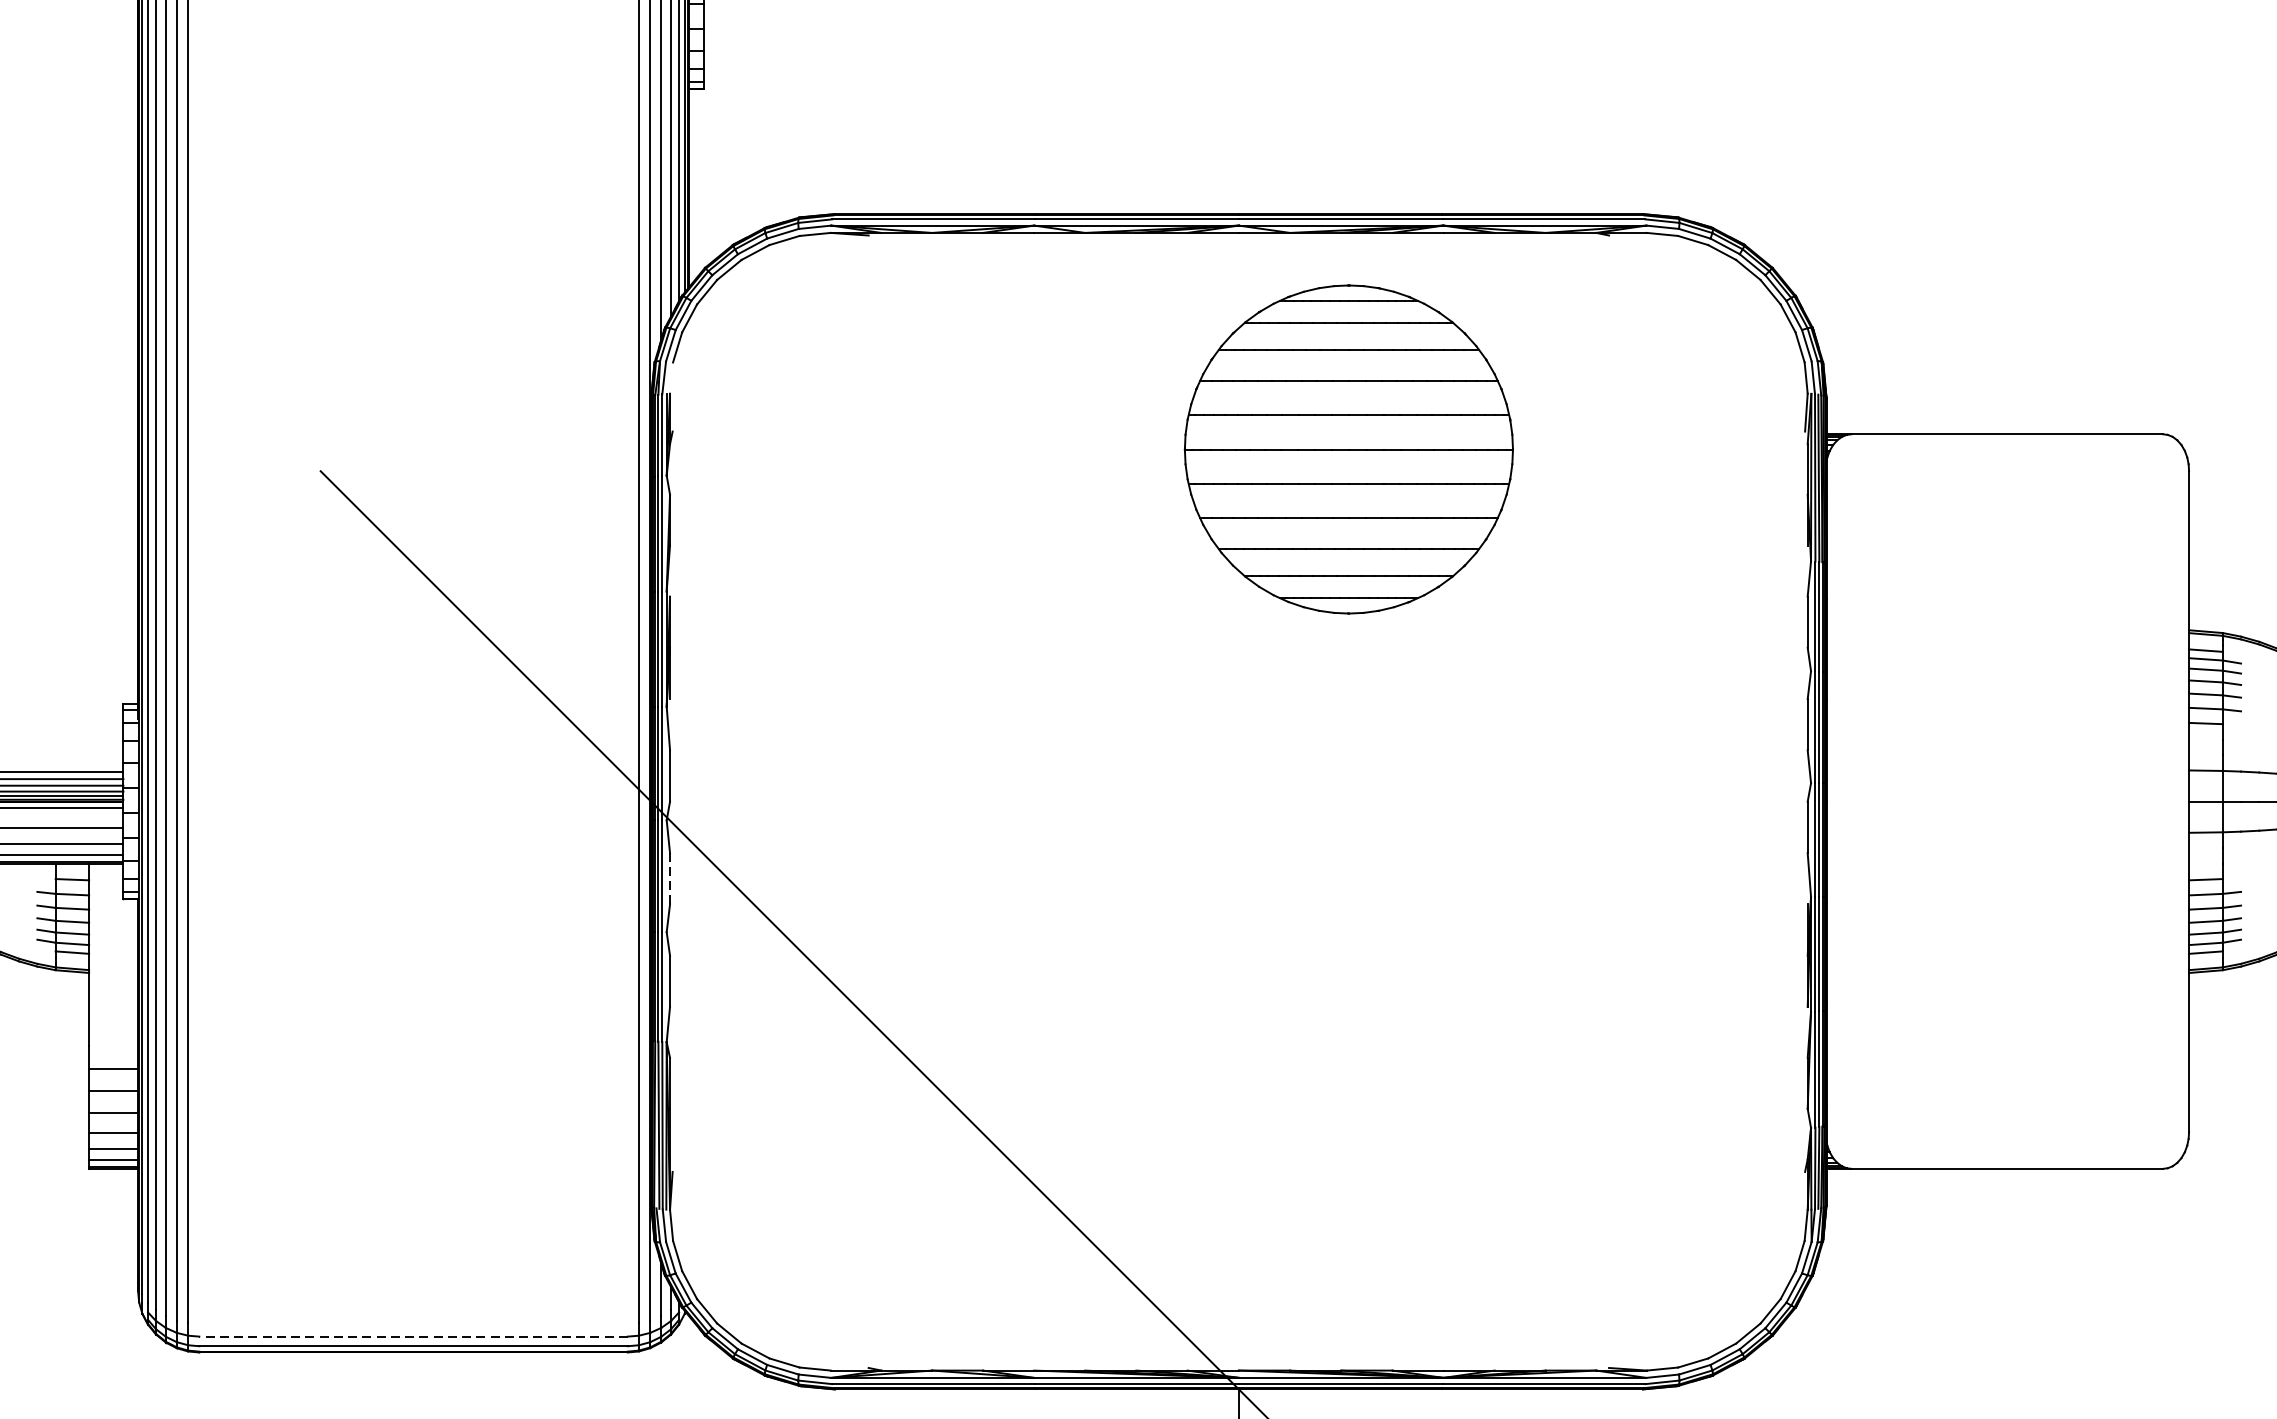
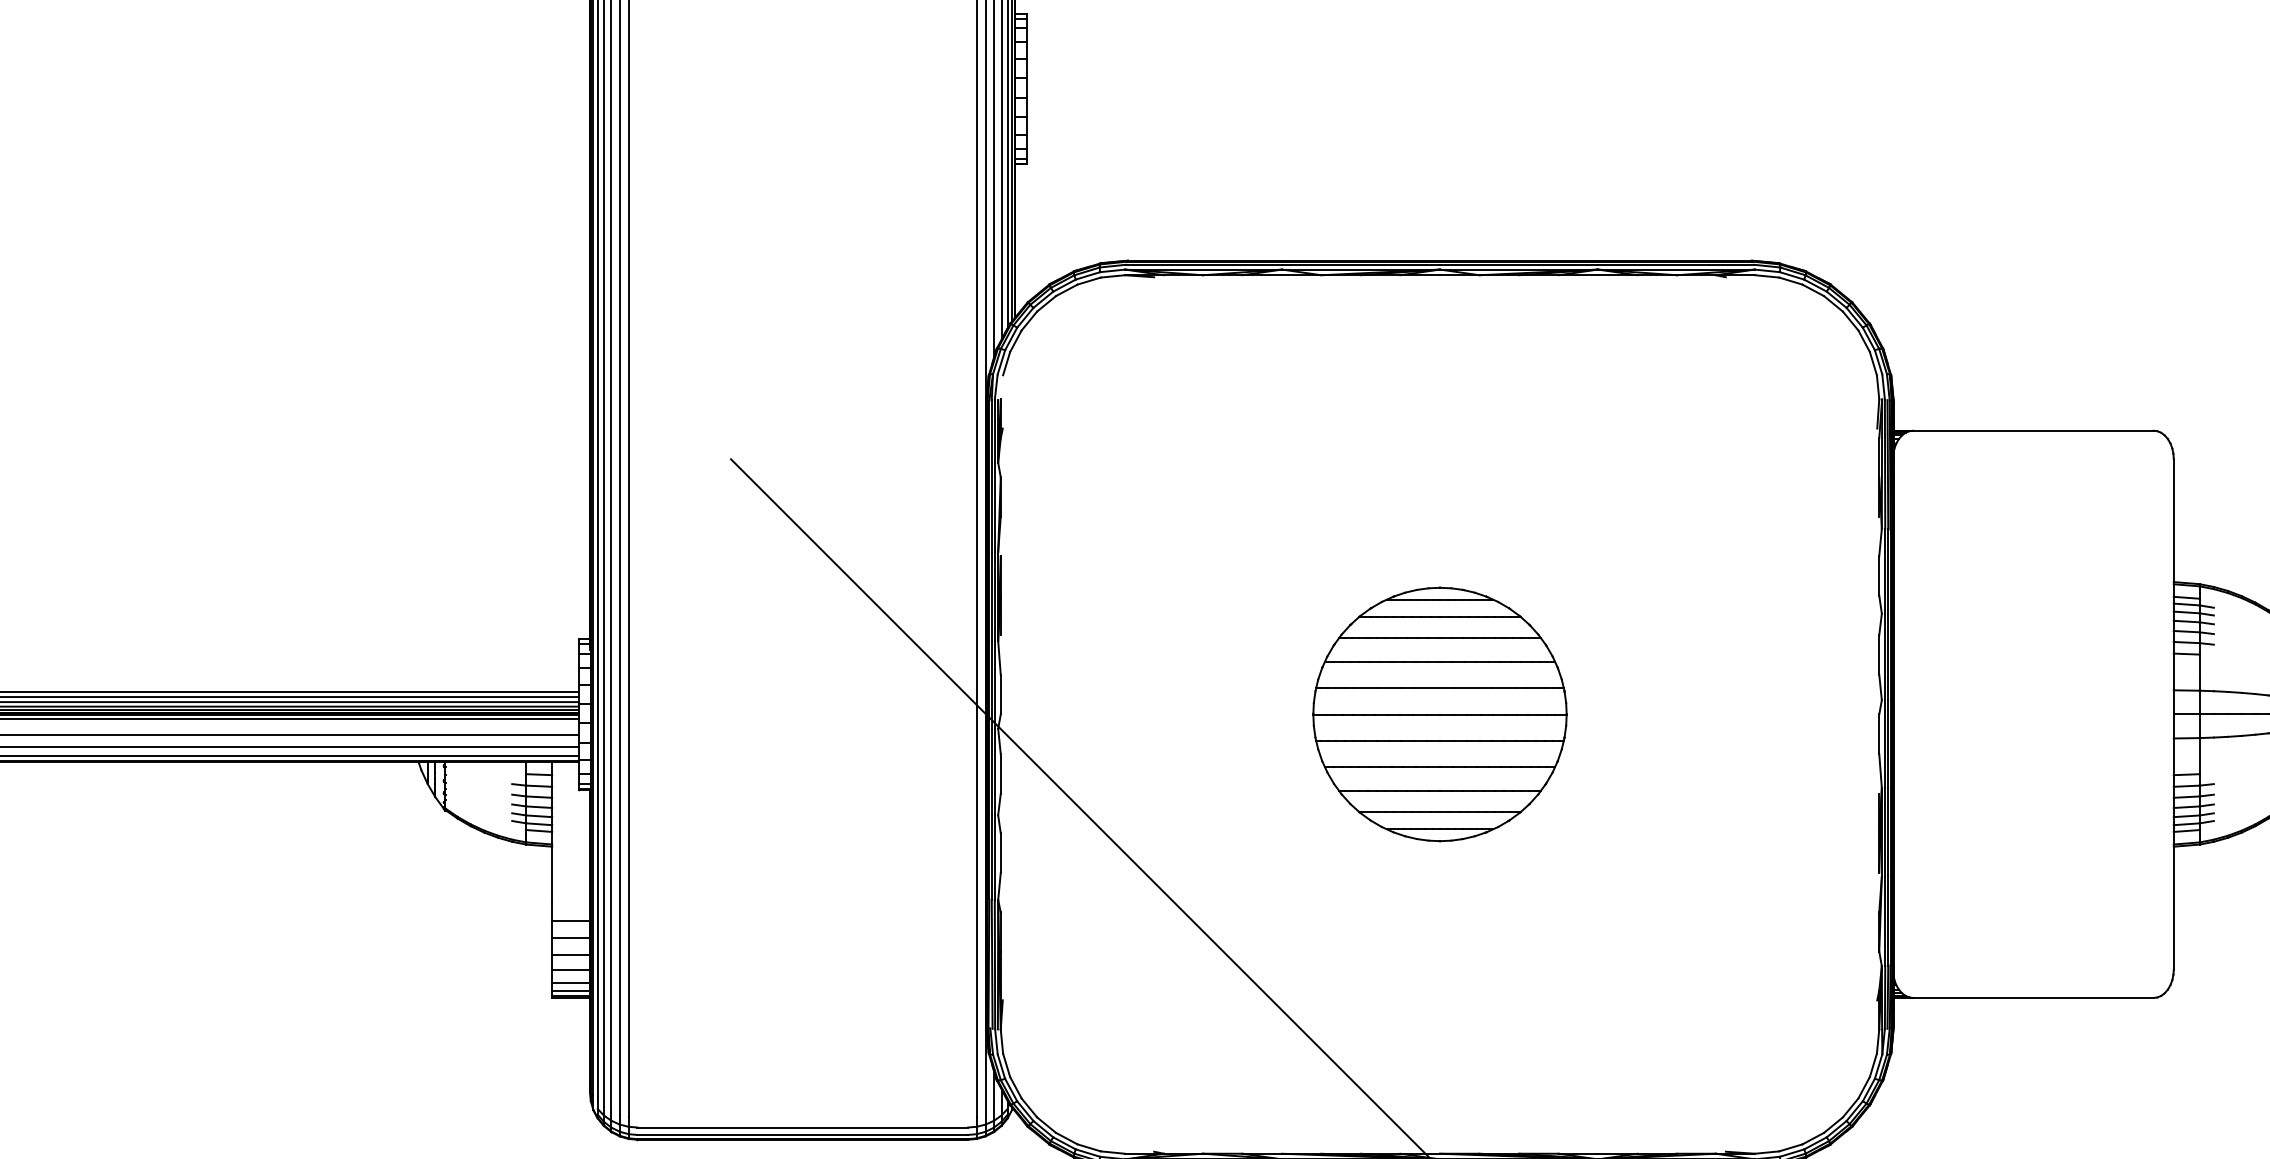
part: (1348, 449) -> (1439, 714), moved
line: (669, 878) -> (1000, 773), dashed -> solid
line: (413, 1336) -> (802, 1127), dashed -> solid

